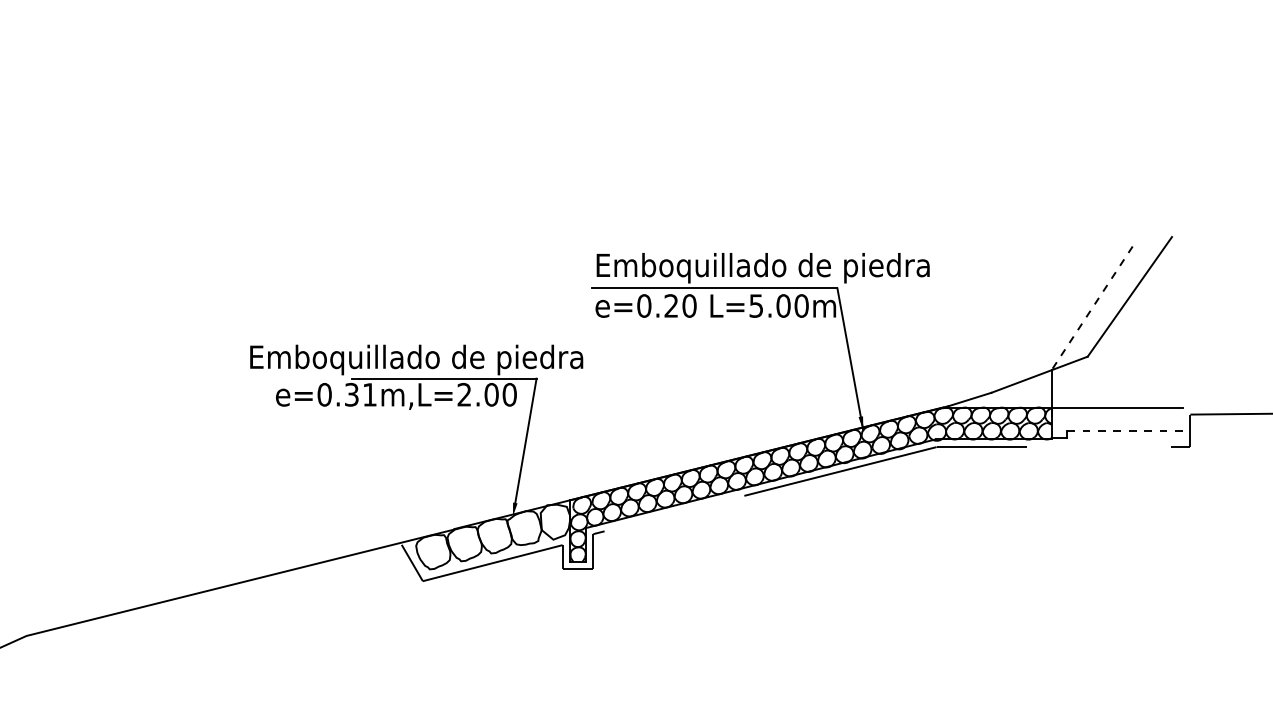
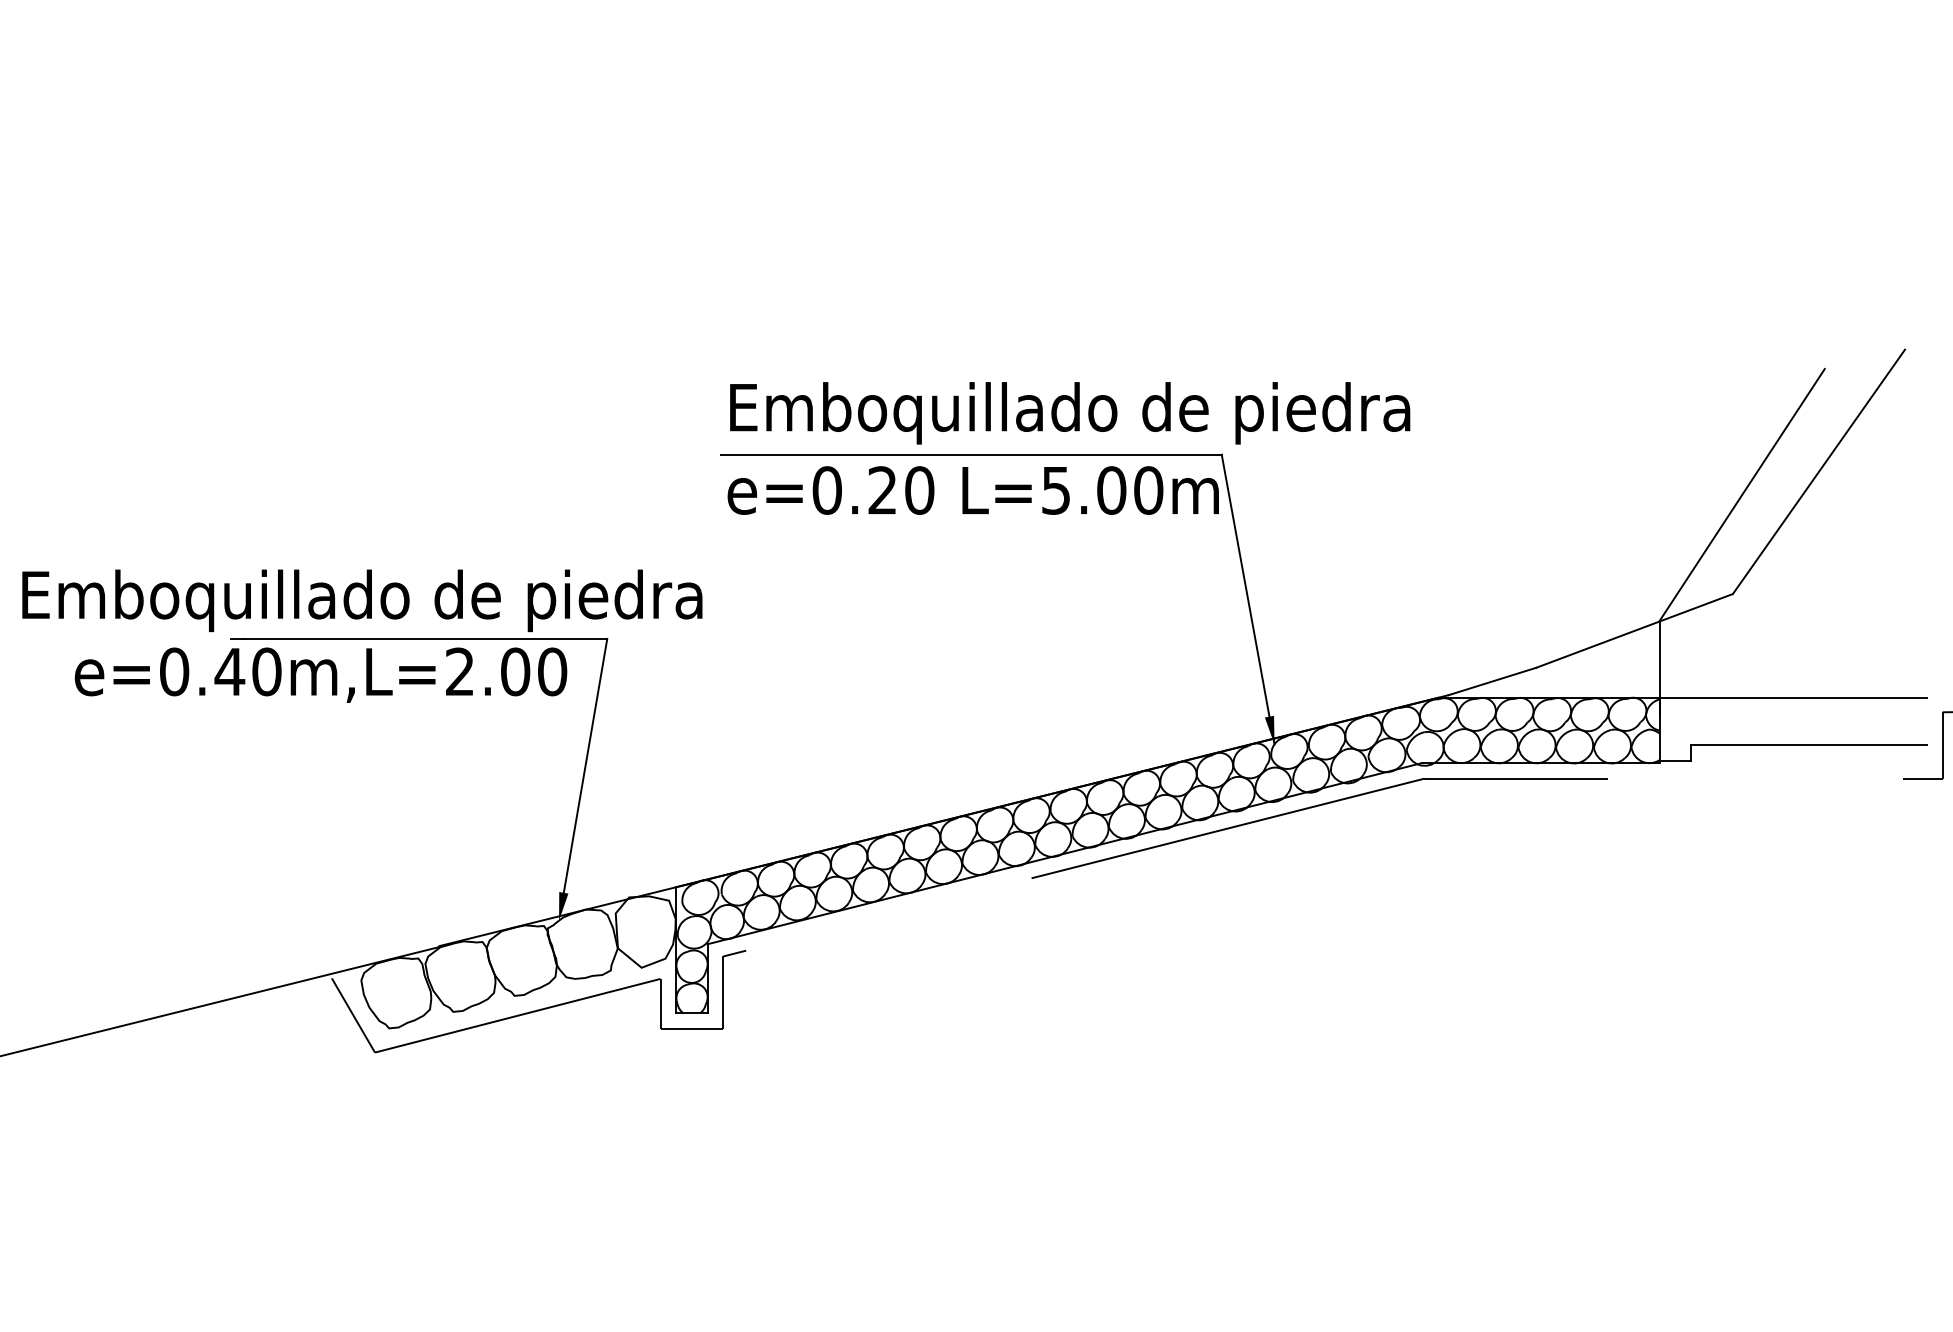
line: (1092, 308) -> (1742, 495), dashed -> solid
text: (360, 394) -> (247, 671), e=0.31m,L=2.00 -> e=0.40m,L=2.00
line: (1125, 430) -> (1810, 744), dashed -> solid

